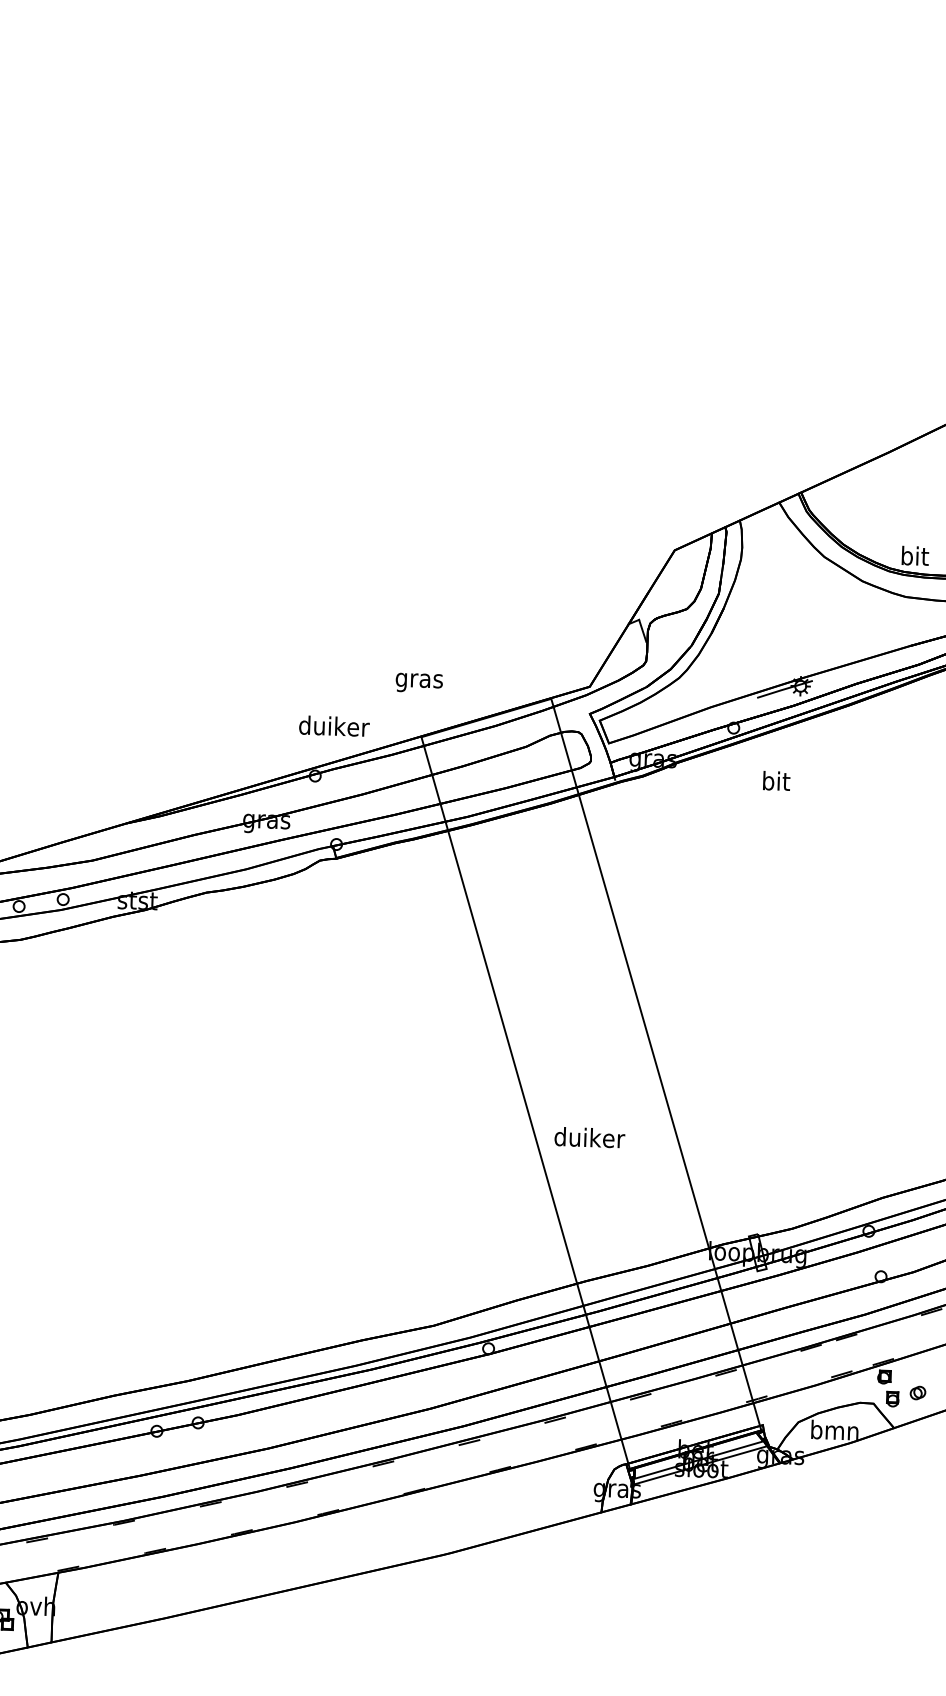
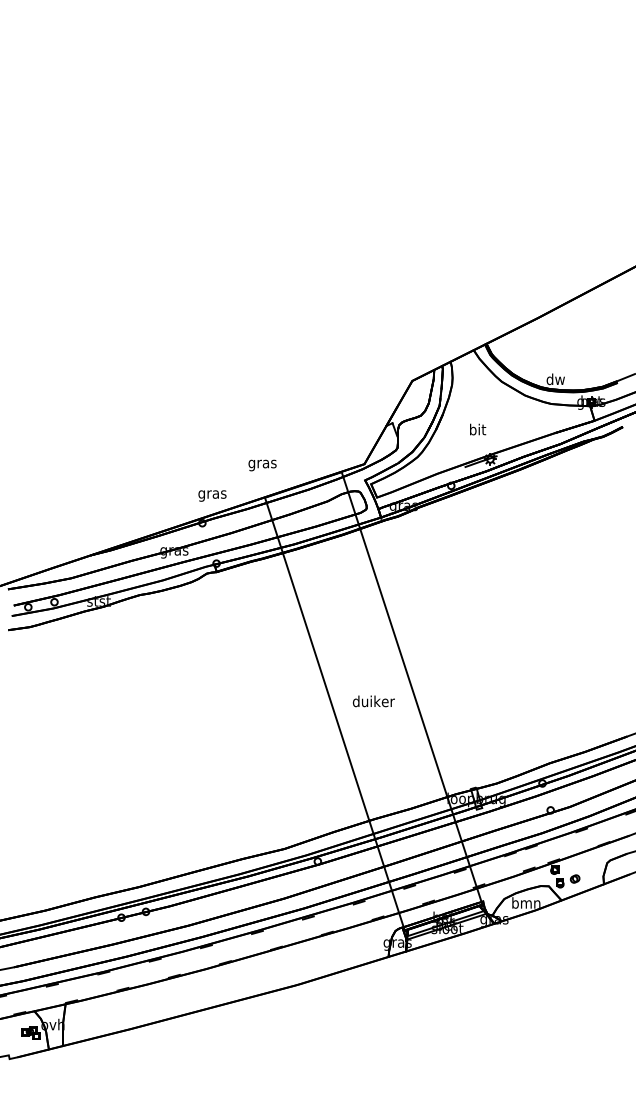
text: (914, 556) -> (555, 379), bit -> dw
text: (333, 728) -> (212, 494), duiker -> gras
text: (777, 780) -> (478, 429), moved
text: (589, 1137) -> (373, 701), moved

